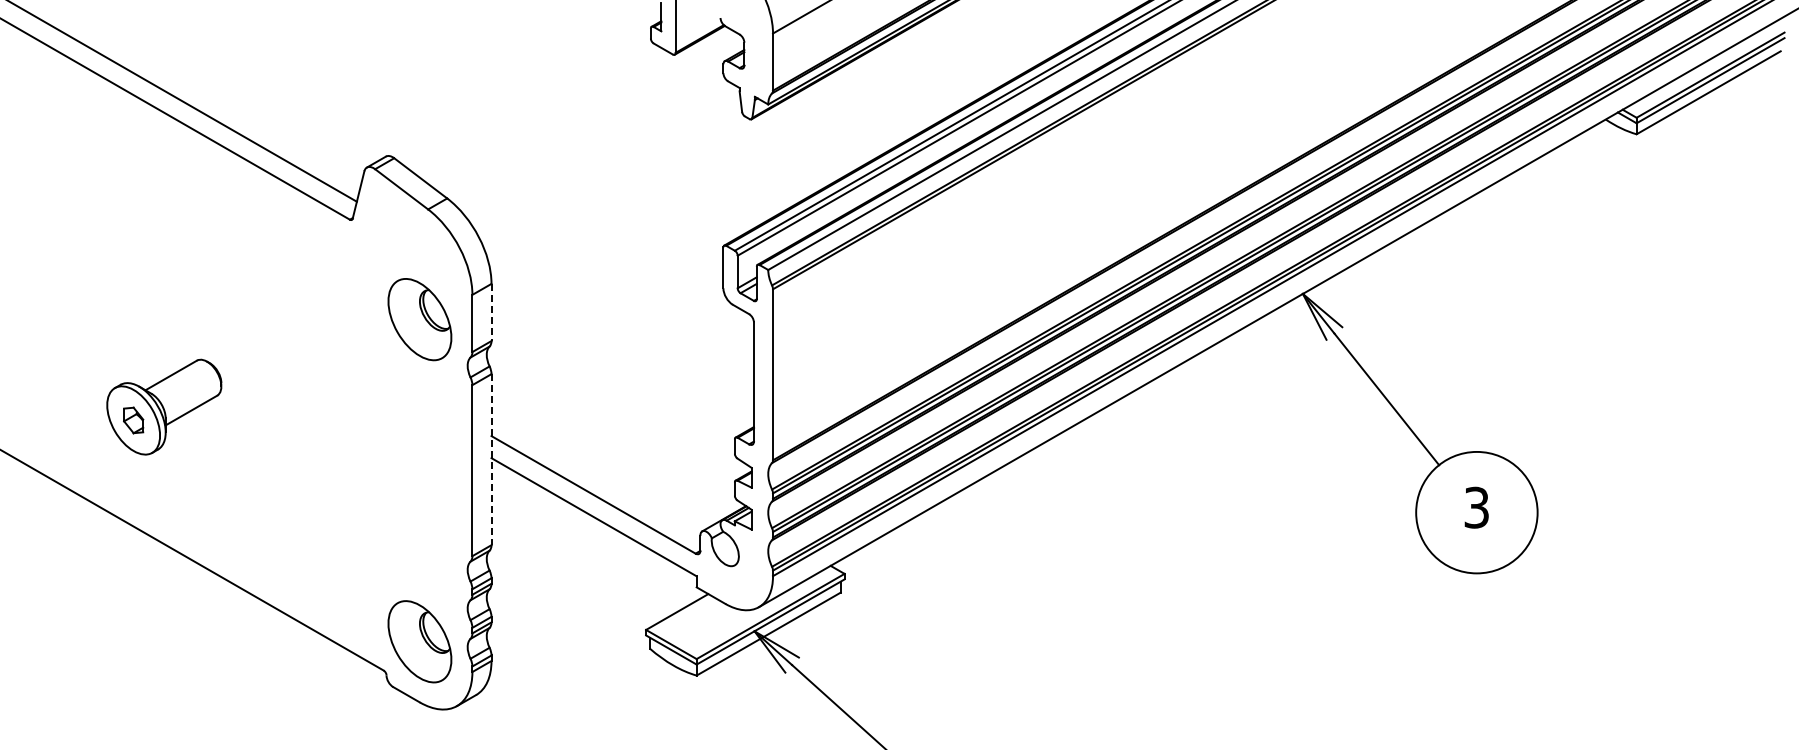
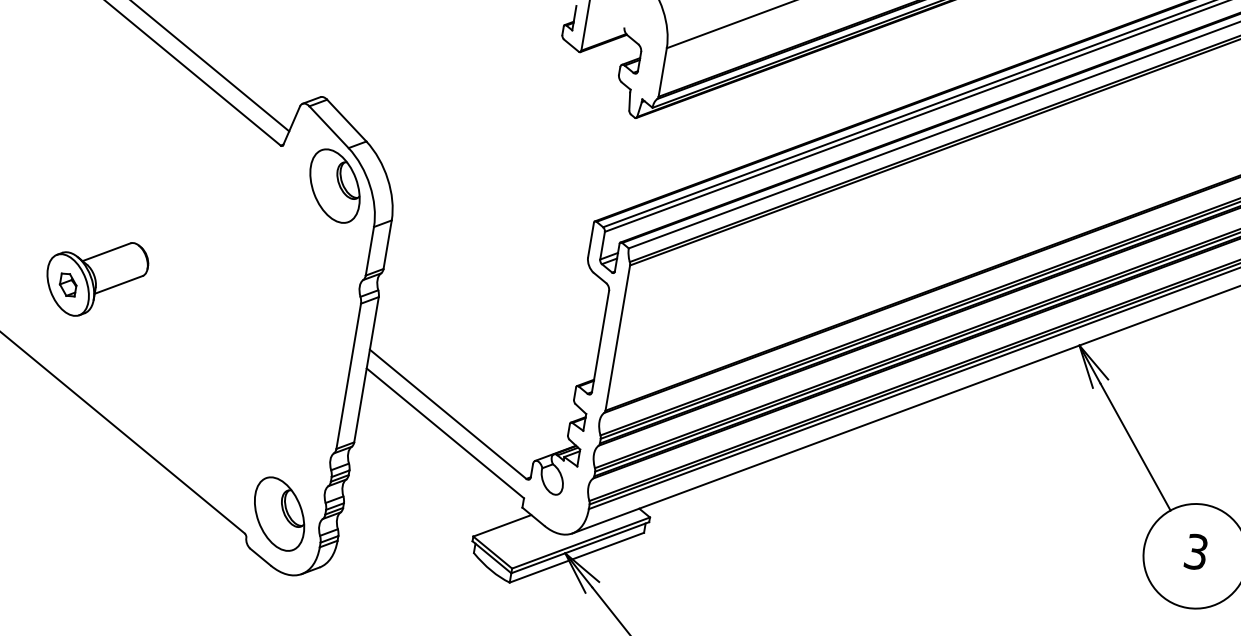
line: (491, 312) -> (387, 244), dashed -> solid
part: (419, 319) -> (334, 185), moved
line: (491, 459) -> (366, 369), dashed -> solid

